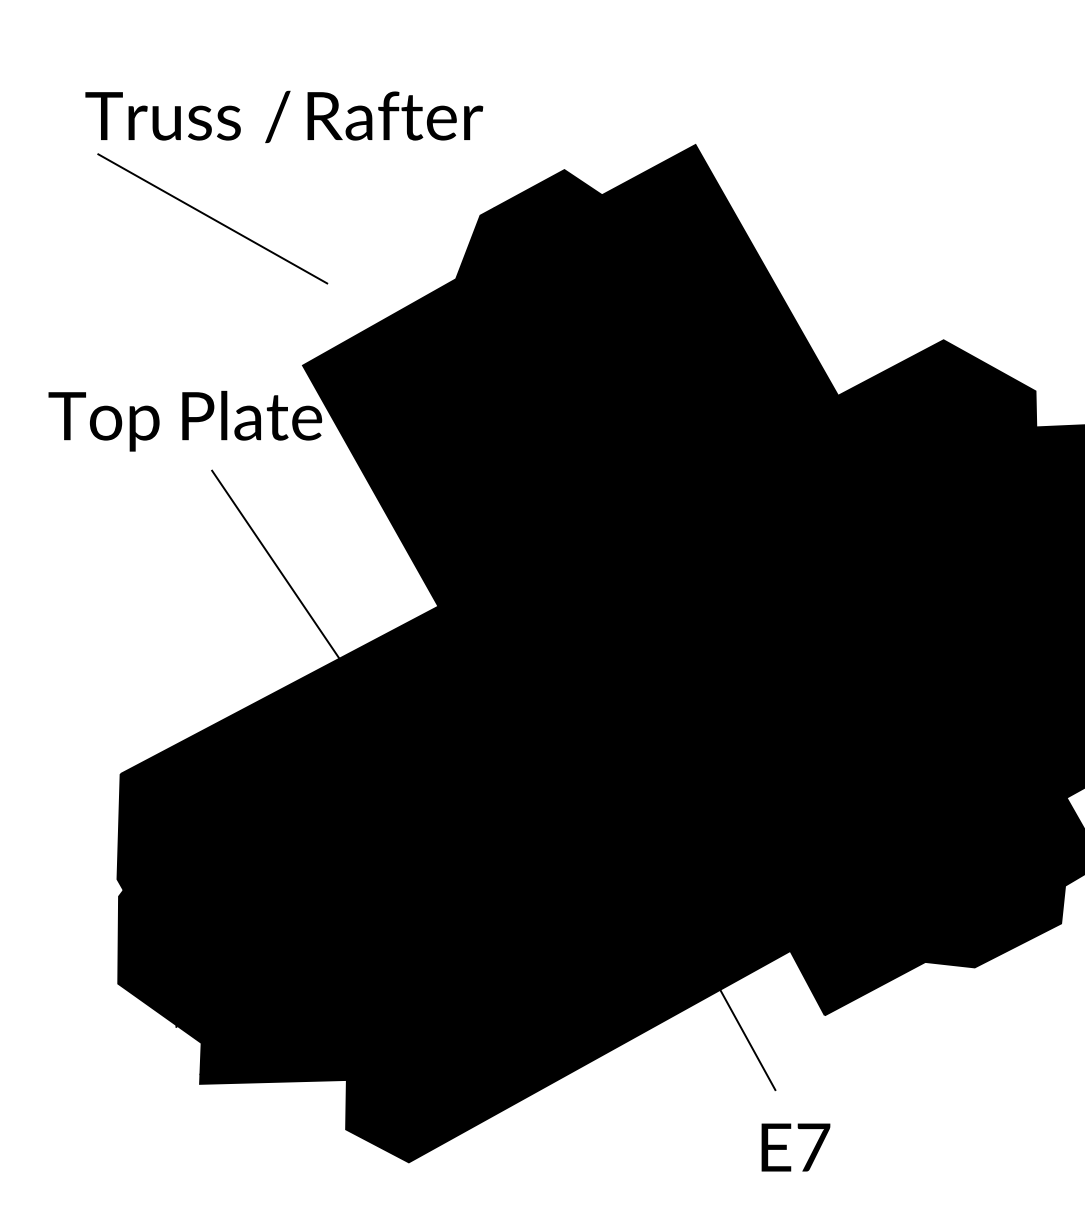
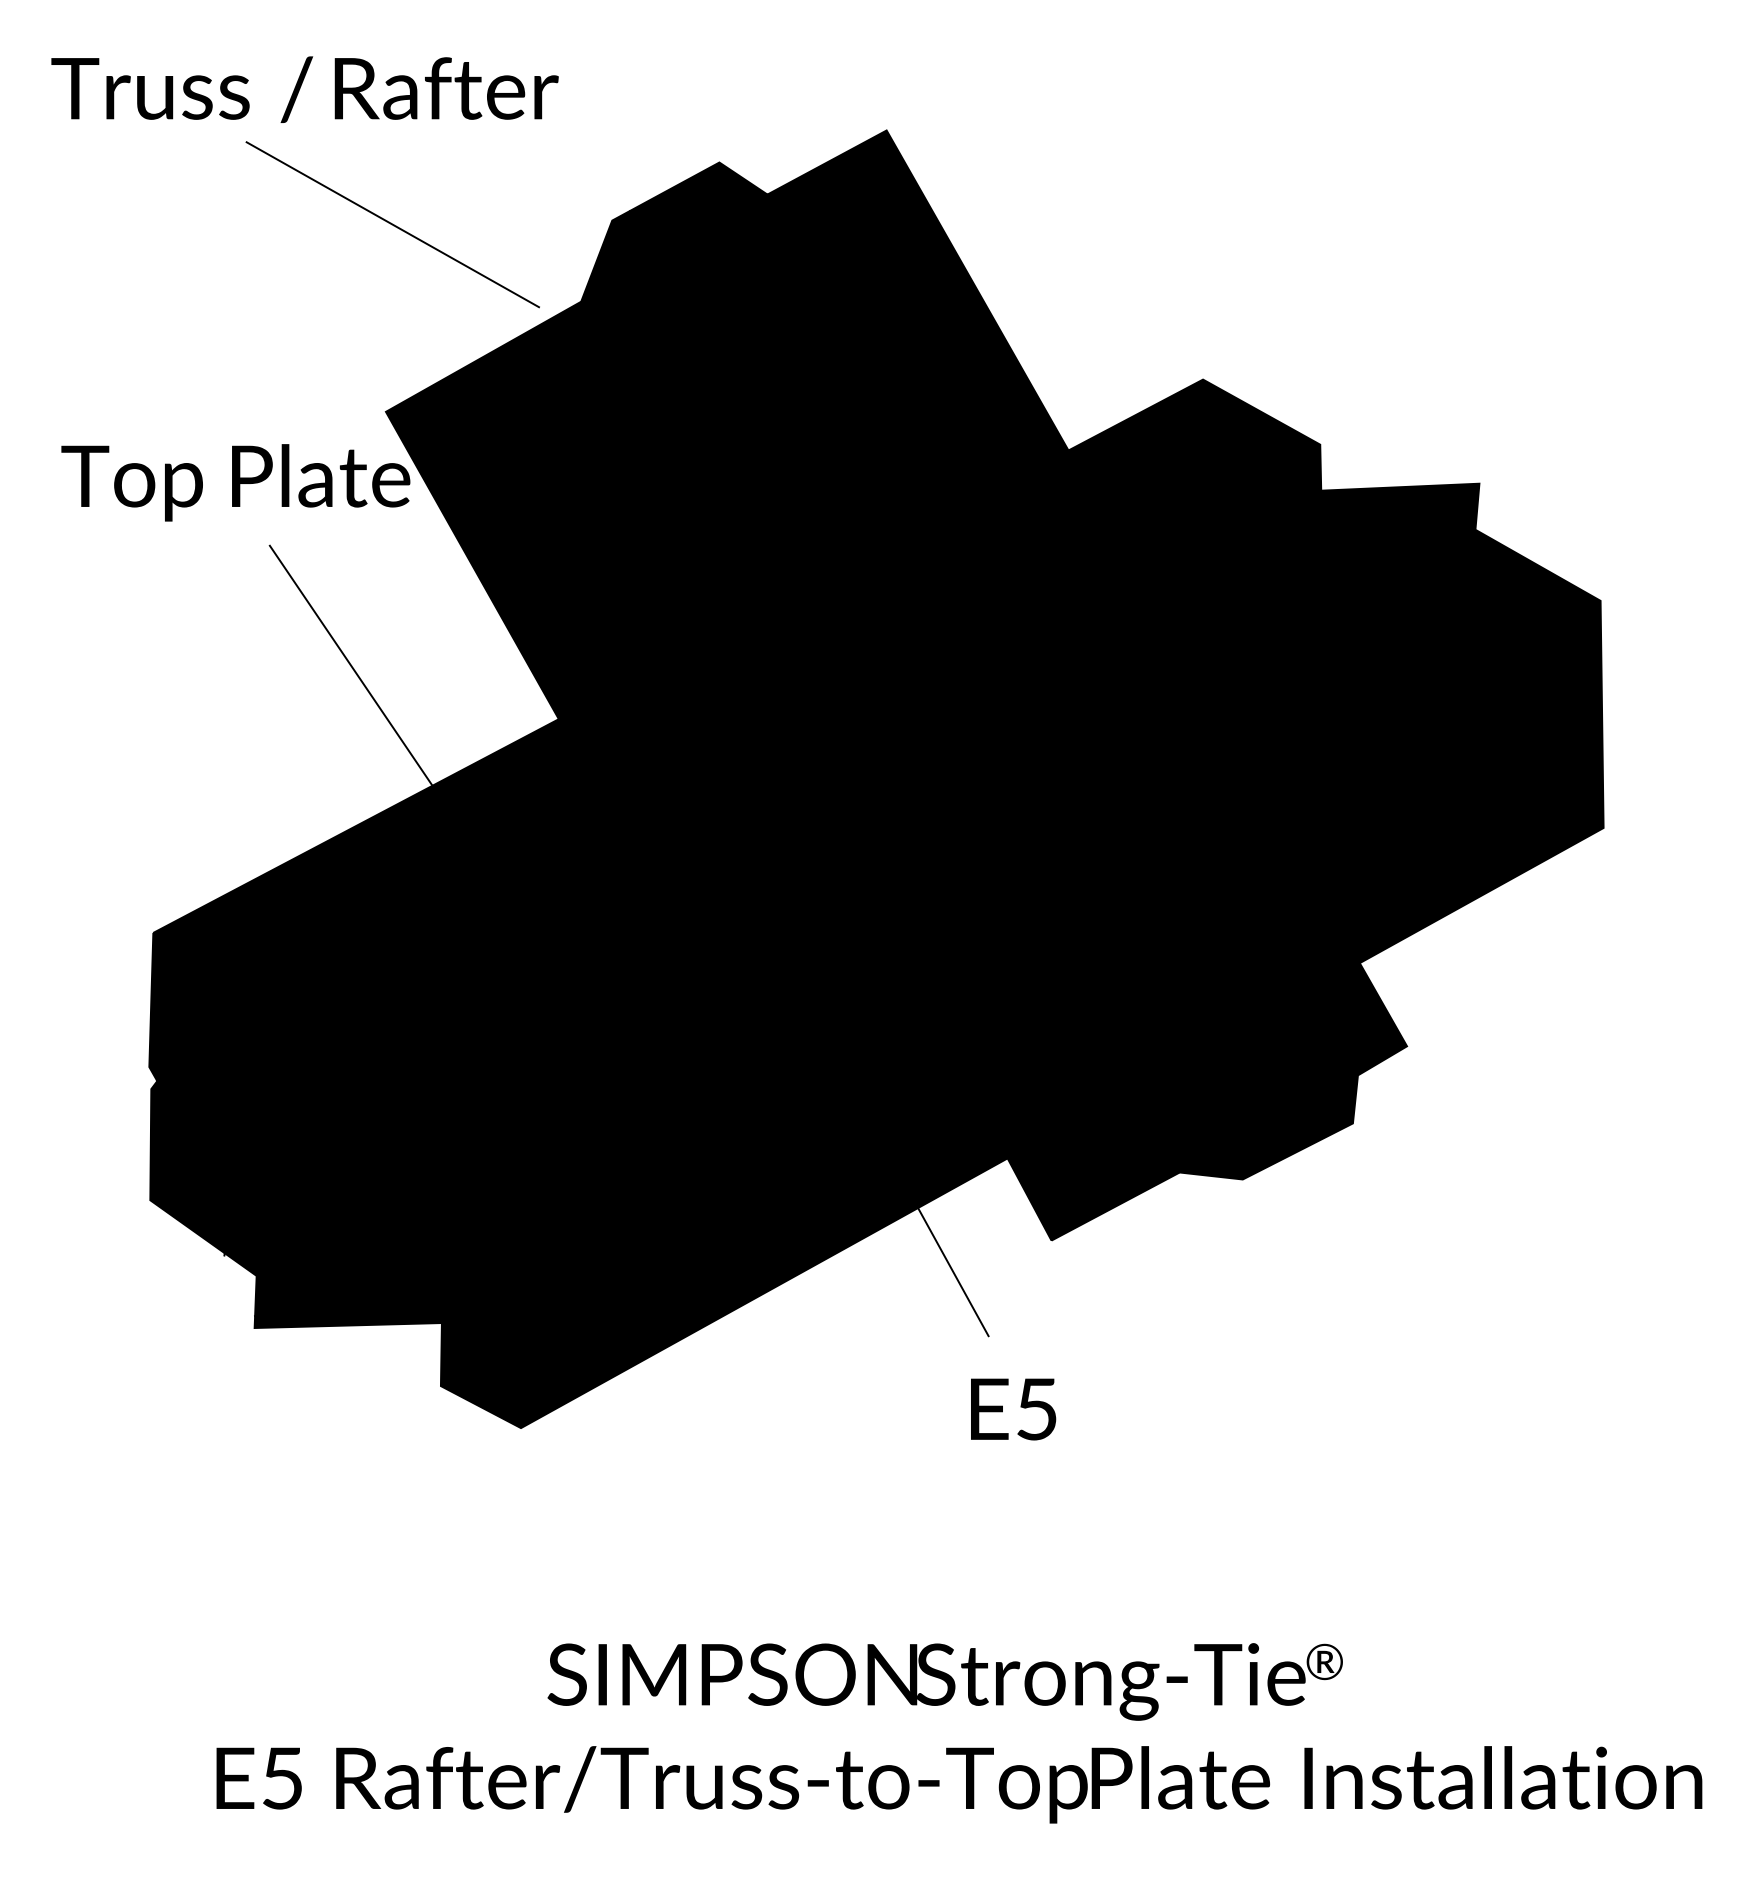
text: (283, 116) -> (304, 89), moved
line: (212, 218) -> (392, 224), moved
text: (813, 1147) -> (1037, 1409), E7 -> E5

